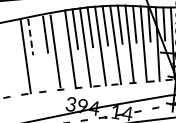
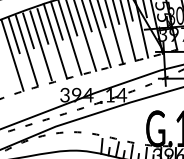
line: (60, 32) -> (42, 26), added
line: (30, 37) -> (14, 36), dashed -> solid
line: (40, 53) -> (26, 50), added

